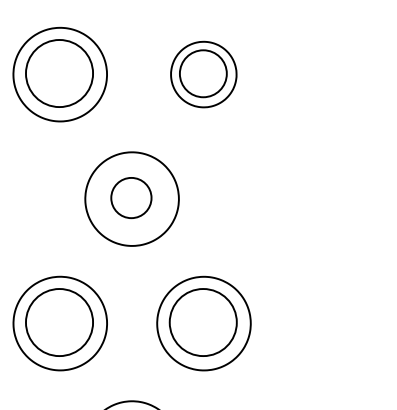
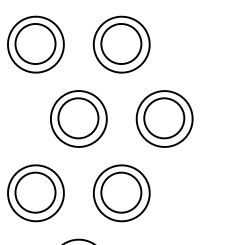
part: (203, 74) -> (121, 44), size x1.43
circle: (131, 198) -> (78, 118), size x1.67
part: (275, 198) -> (164, 118), added

